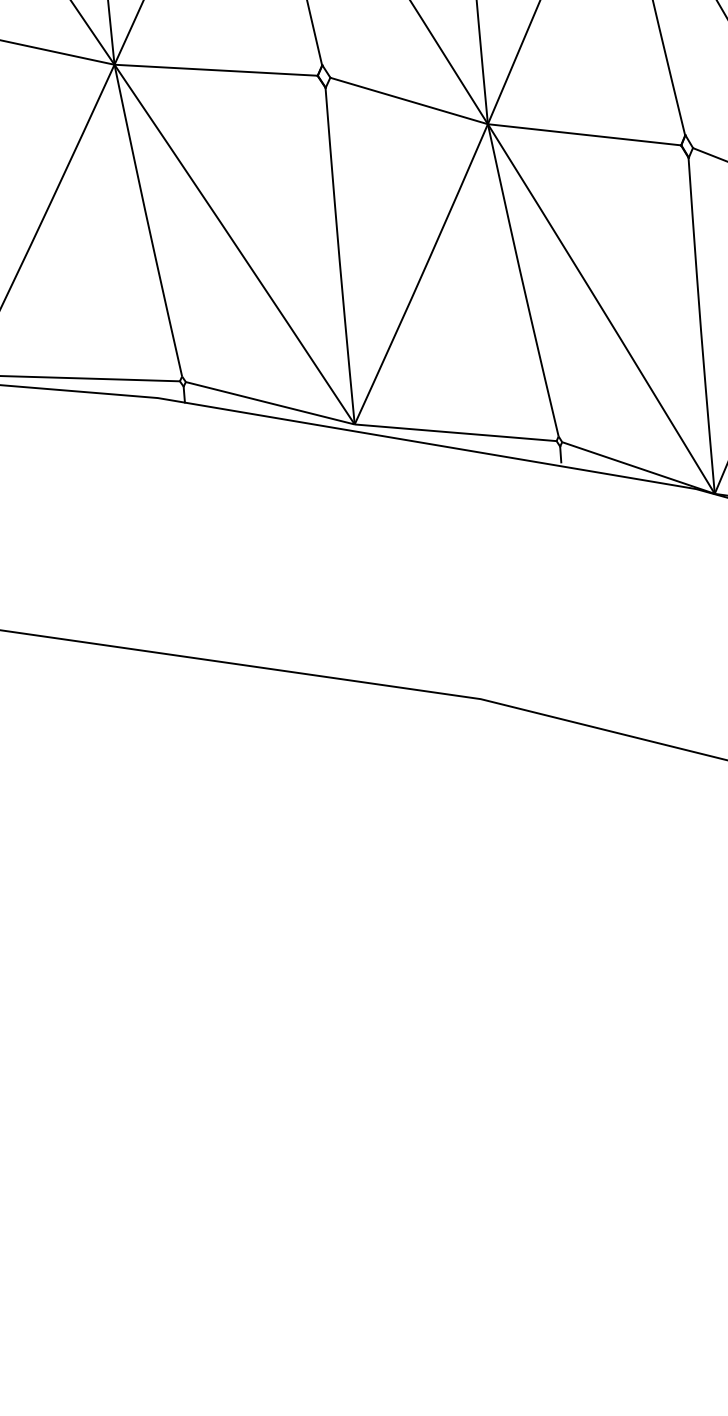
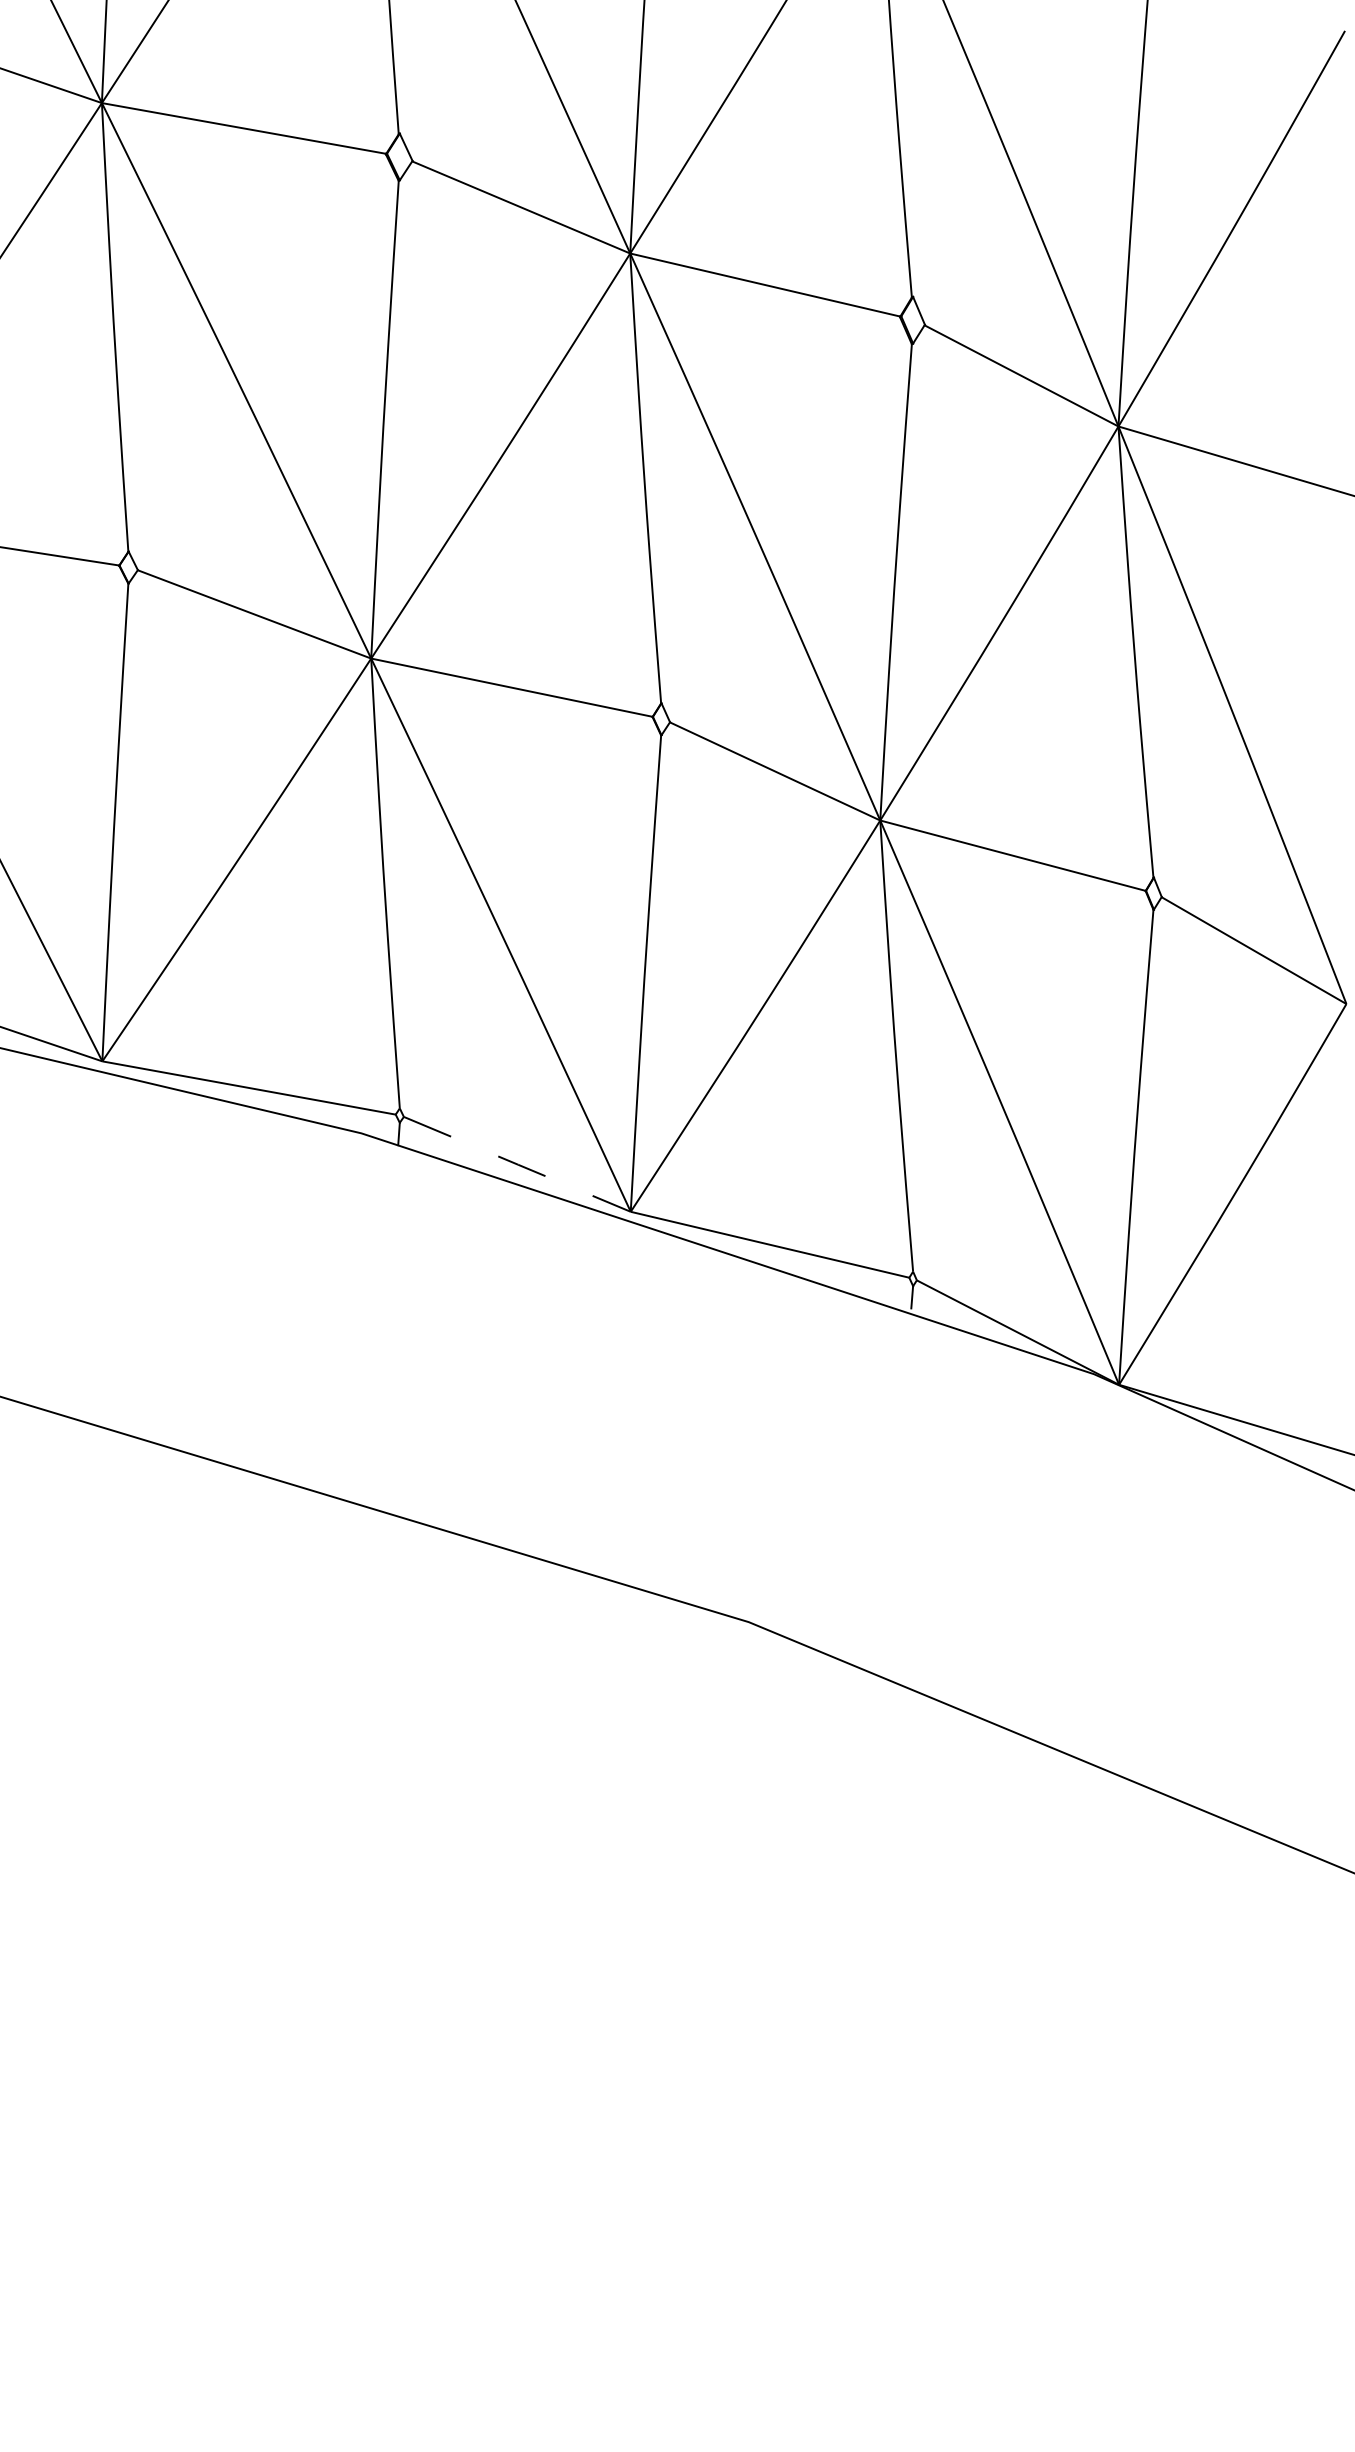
line: (271, 403) -> (518, 1164), solid -> dashed

